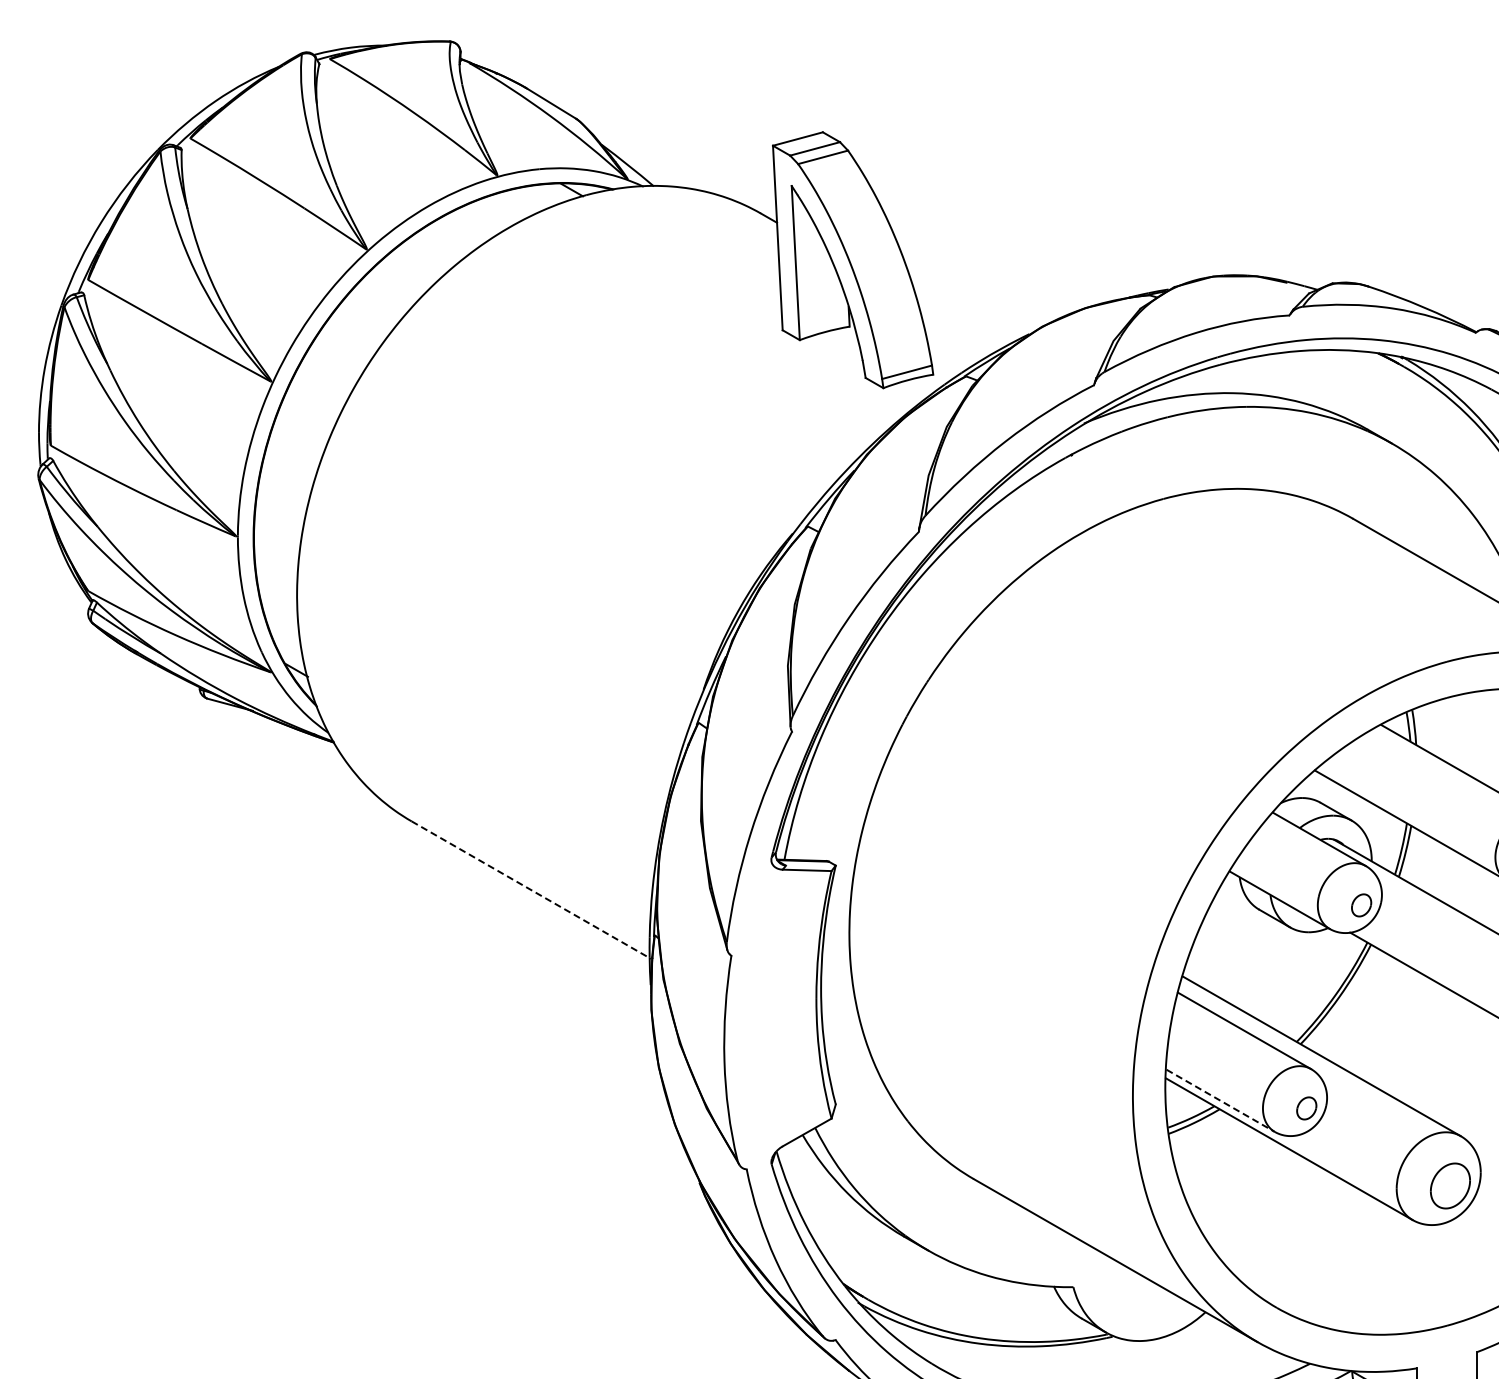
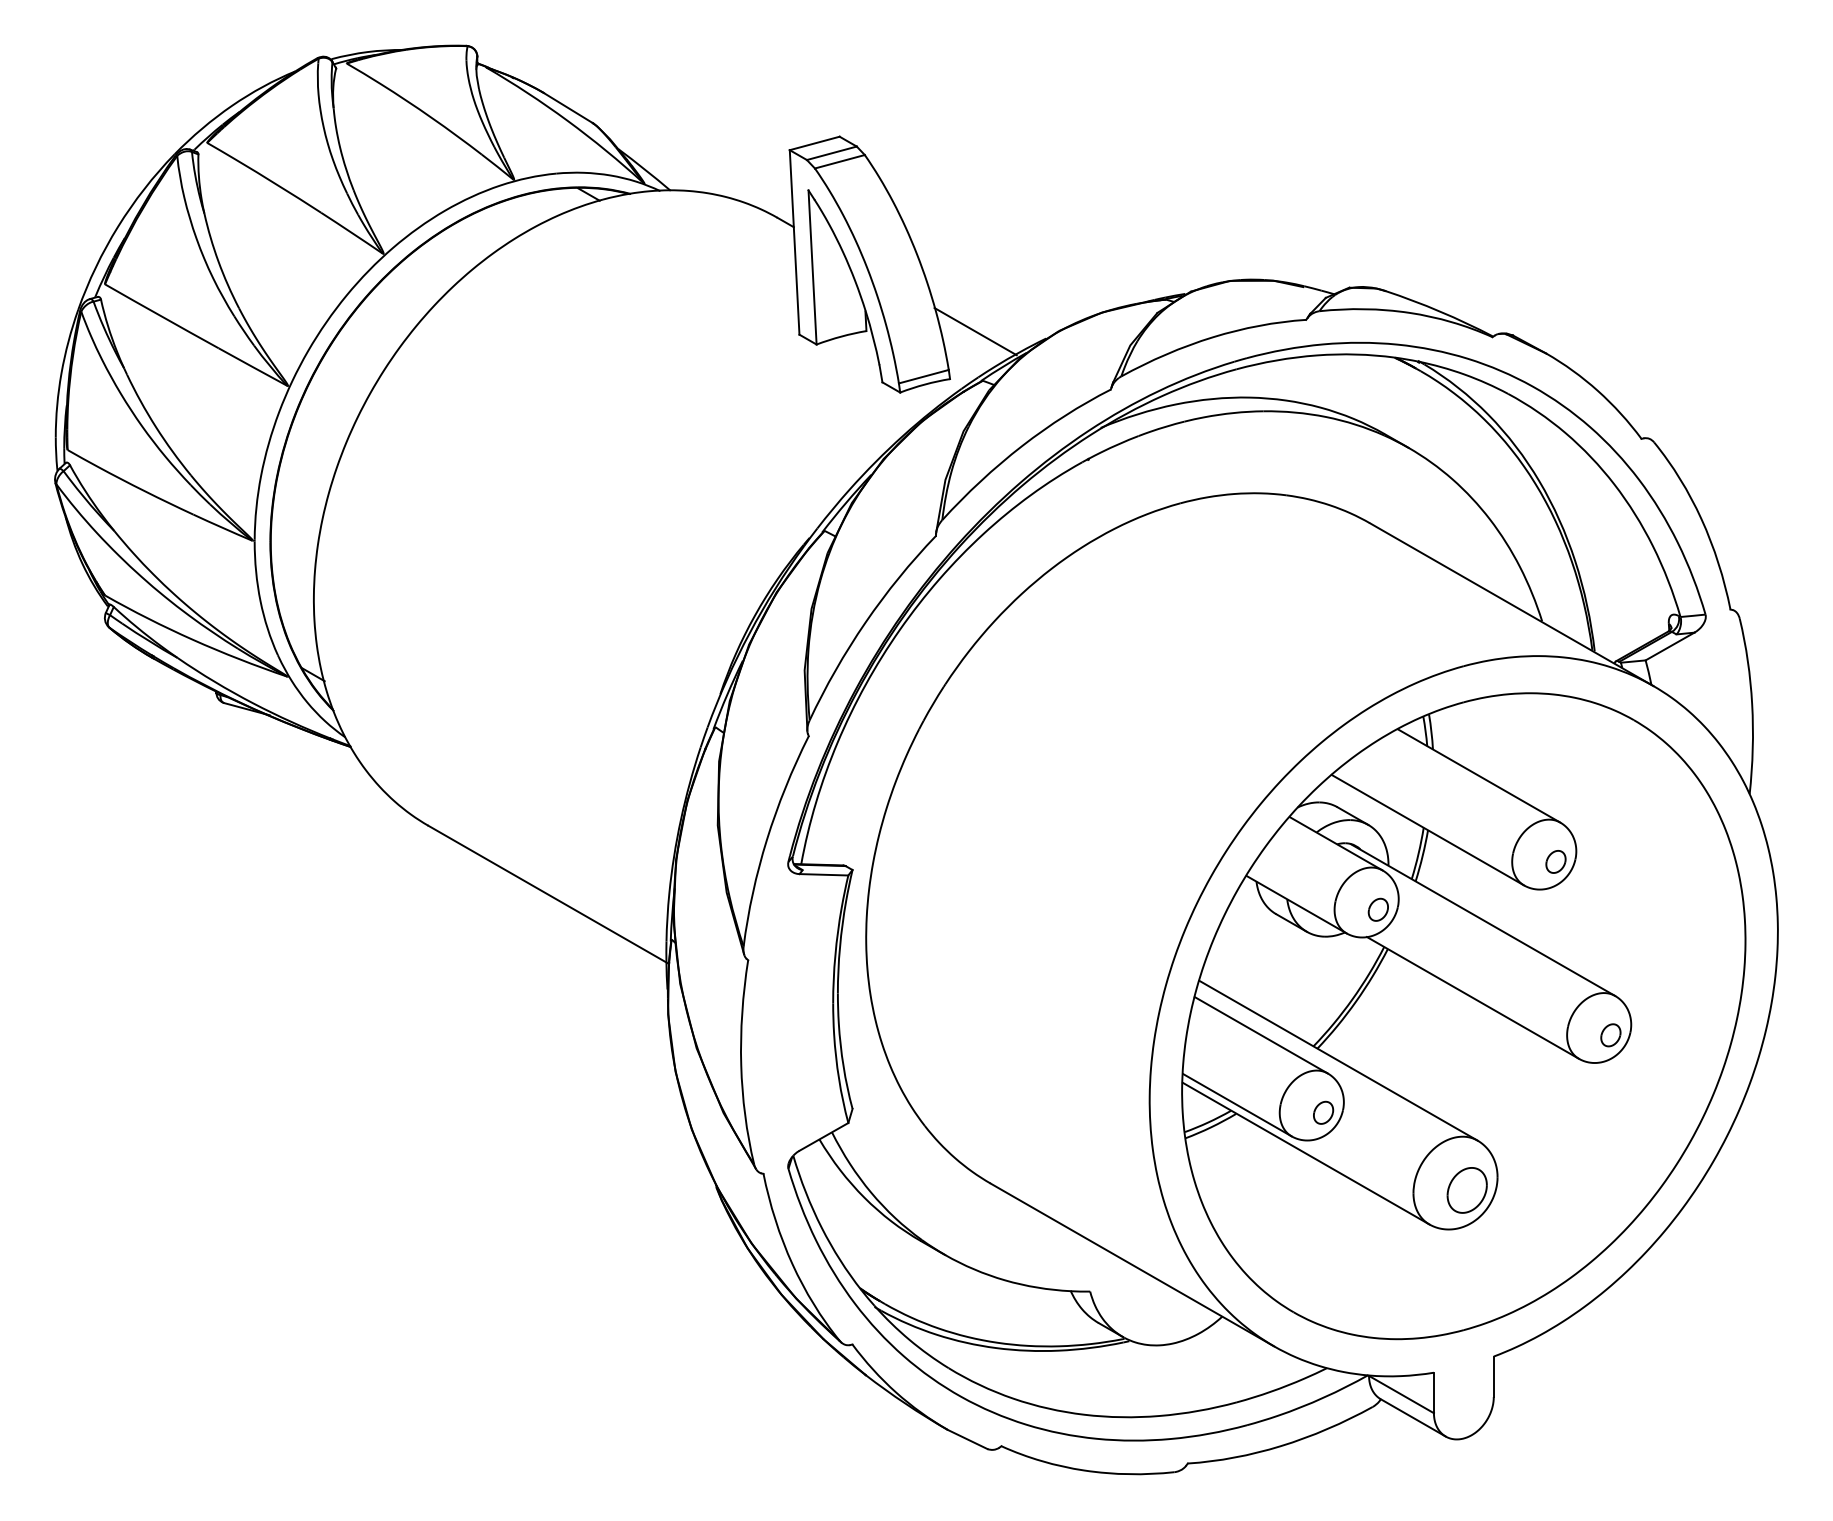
line: (958, 327) -> (975, 331), added
line: (531, 890) -> (548, 894), dashed -> solid
line: (1220, 1101) -> (1237, 1105), dashed -> solid

